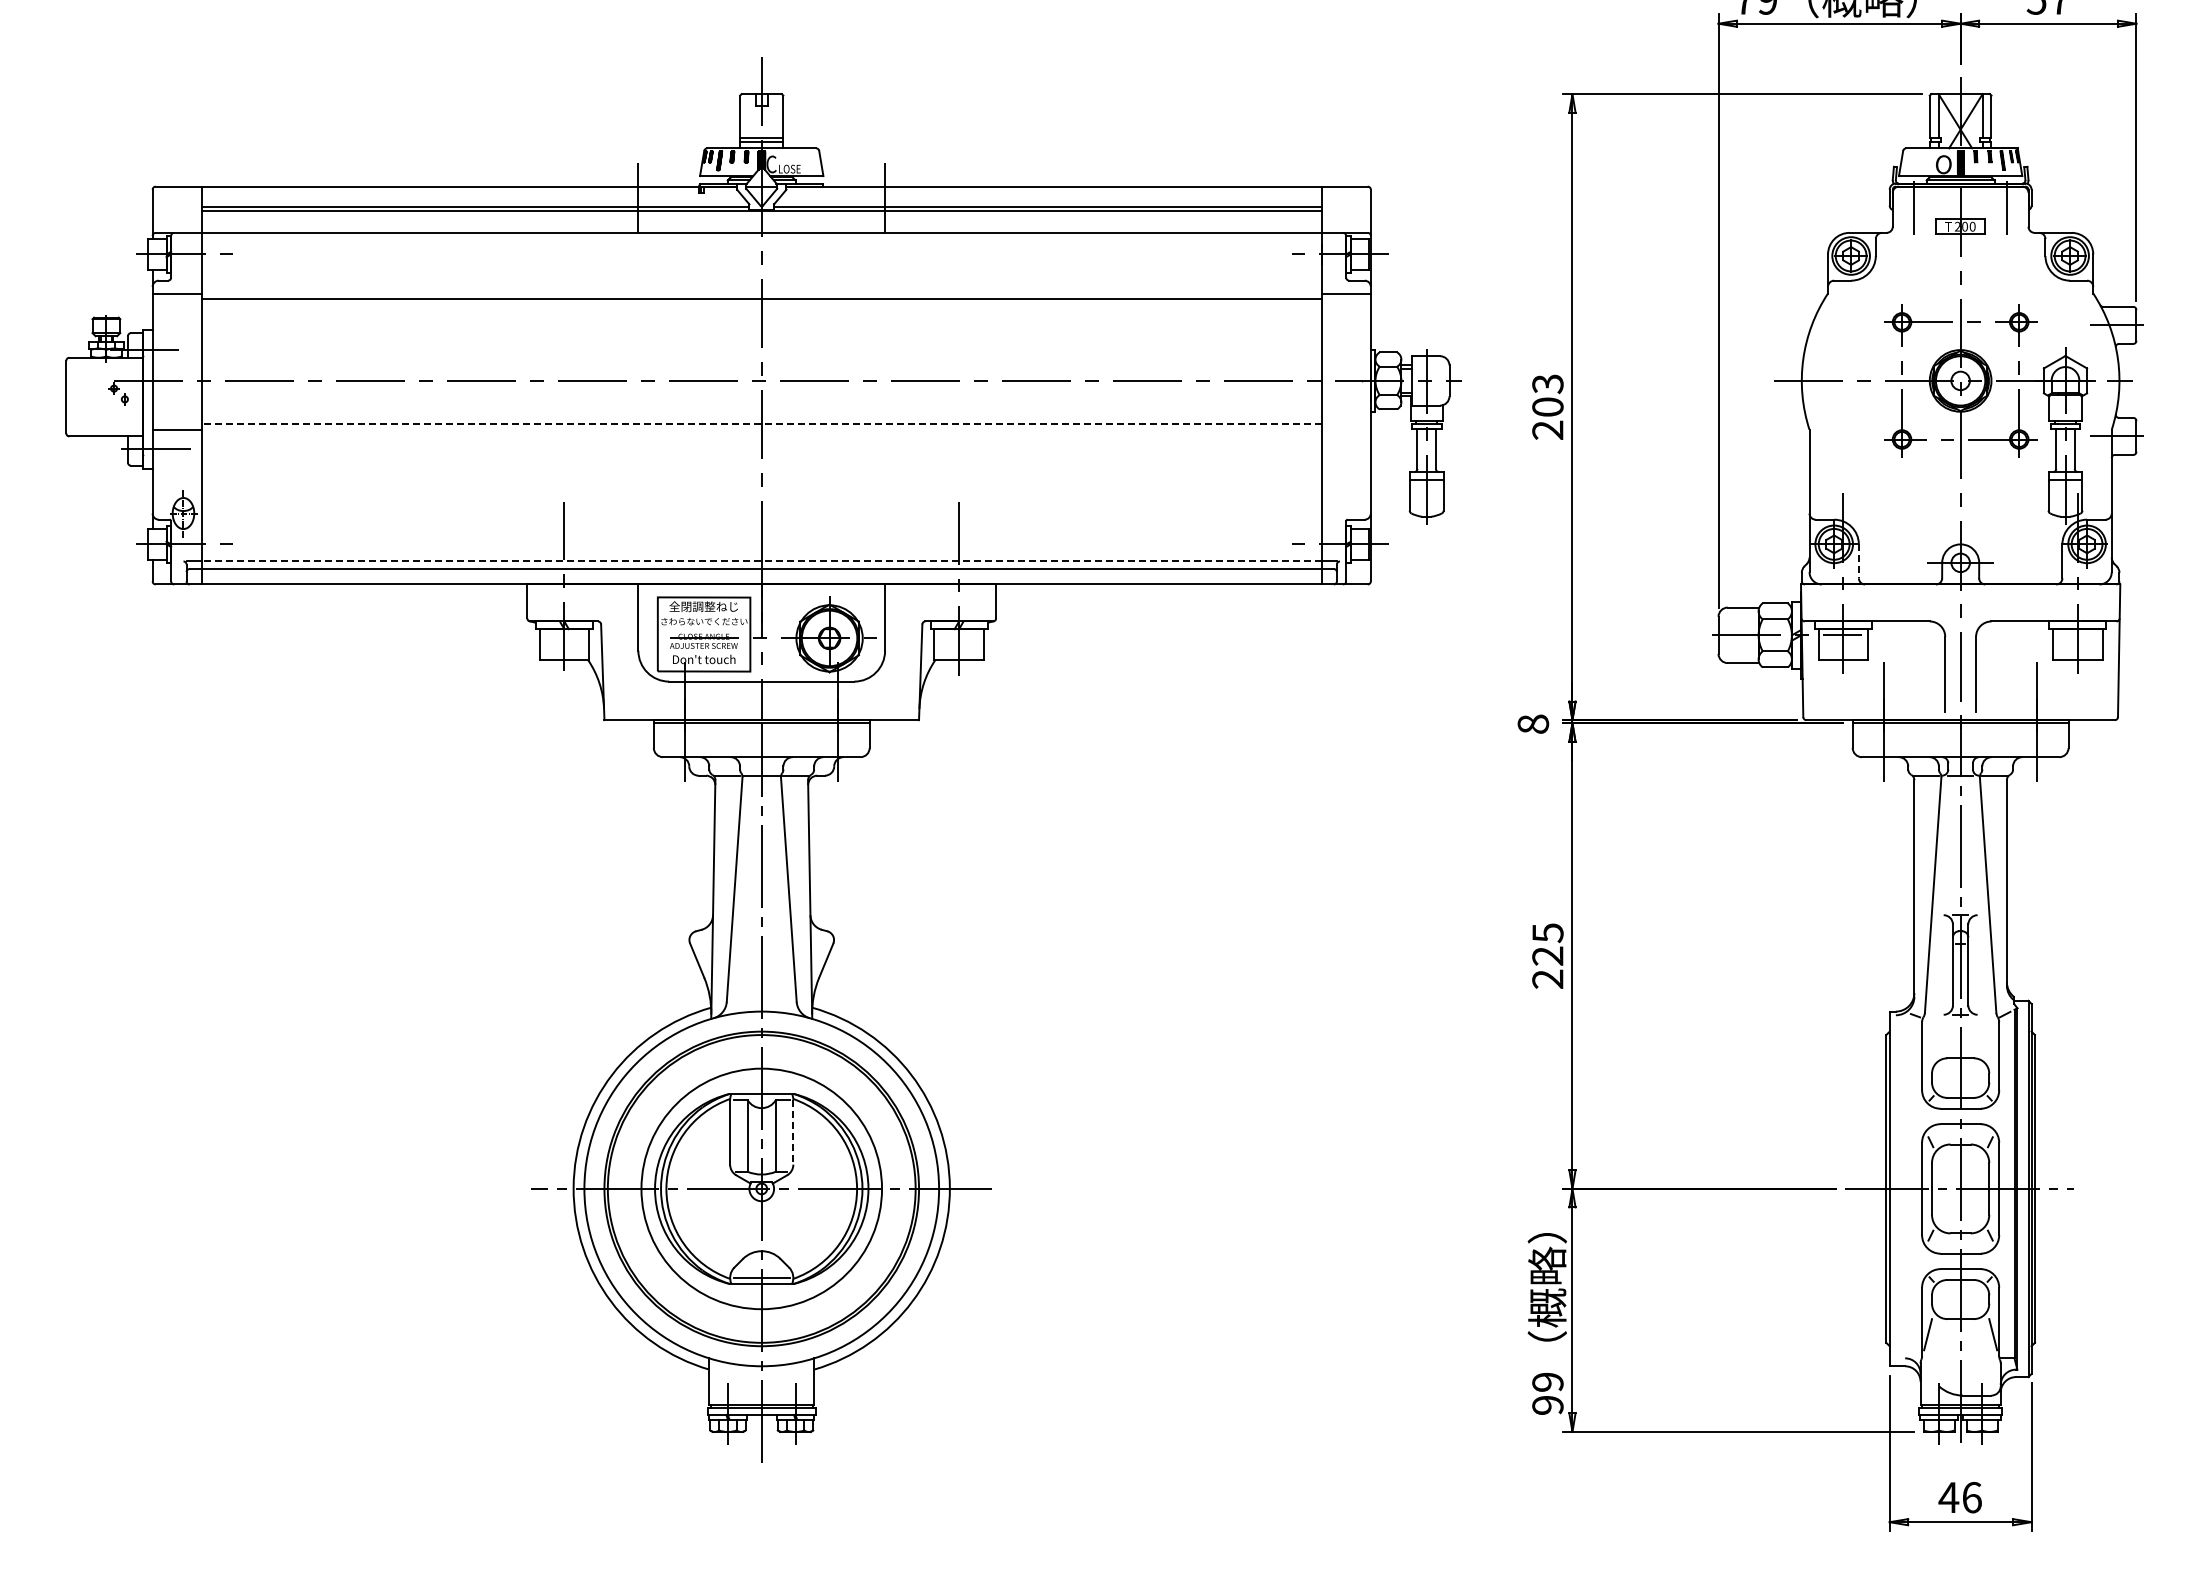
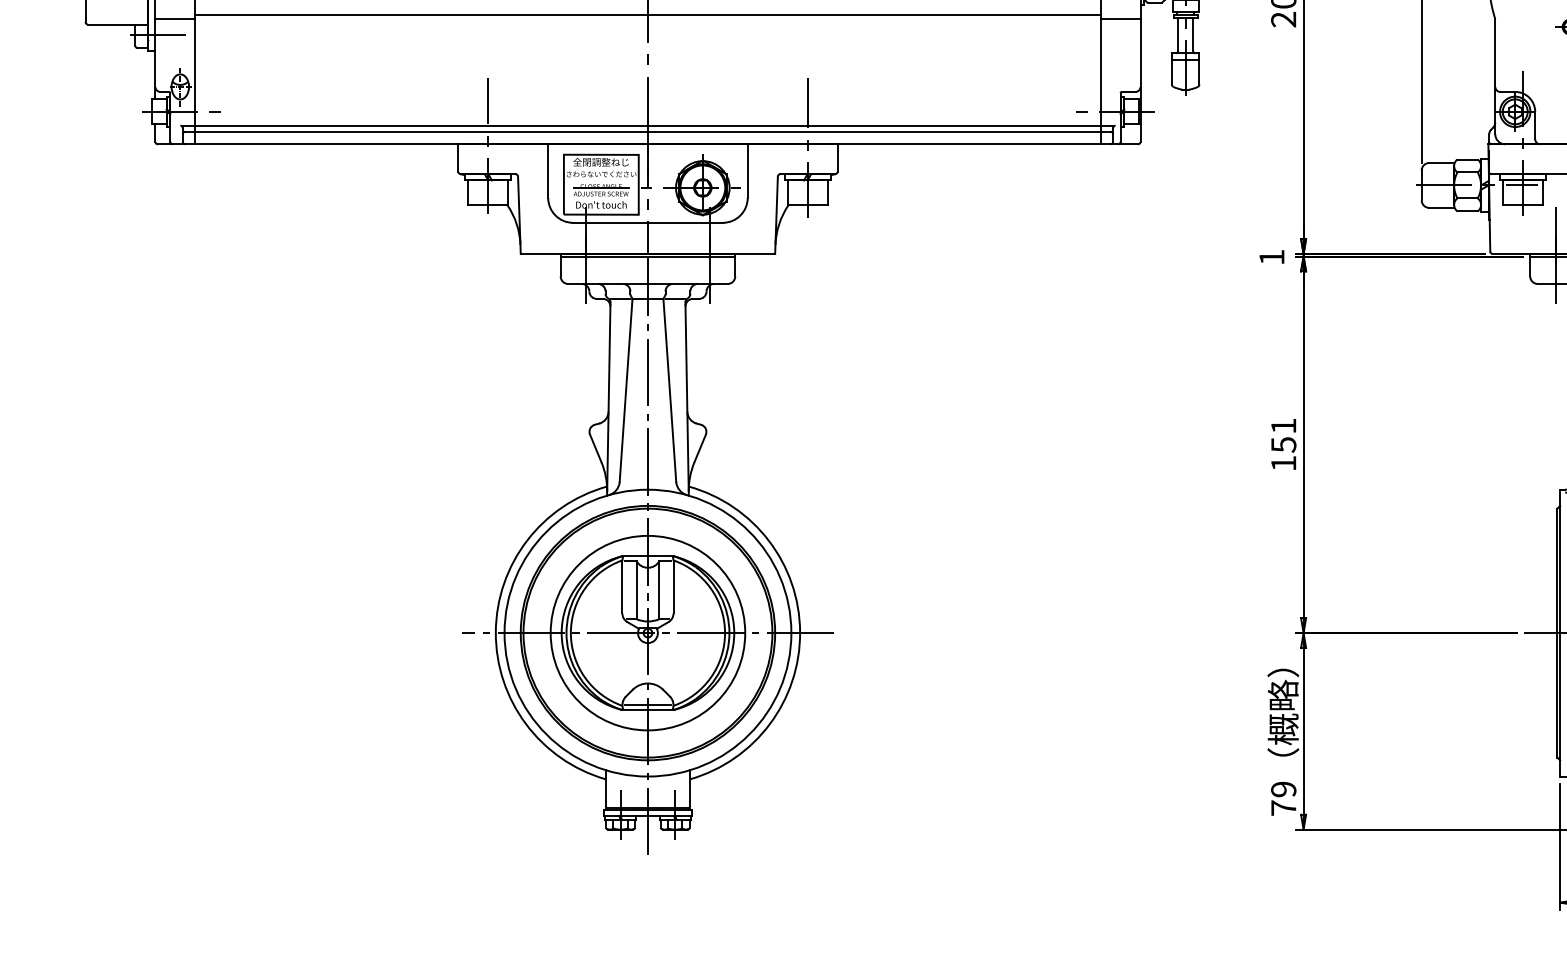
line: (761, 424) -> (647, 14), dashed -> solid
line: (1345, 429) -> (1120, 18), added
line: (761, 561) -> (647, 125), dashed -> solid
line: (1858, 561) -> (1534, 125), dashed -> solid
text: (1533, 723) -> (1272, 256), 8 -> 1
text: (1547, 955) -> (1283, 444), 225 -> 151
line: (793, 1132) -> (673, 587), dashed -> solid
text: (1547, 1404) -> (1283, 807), 99 -> 79

